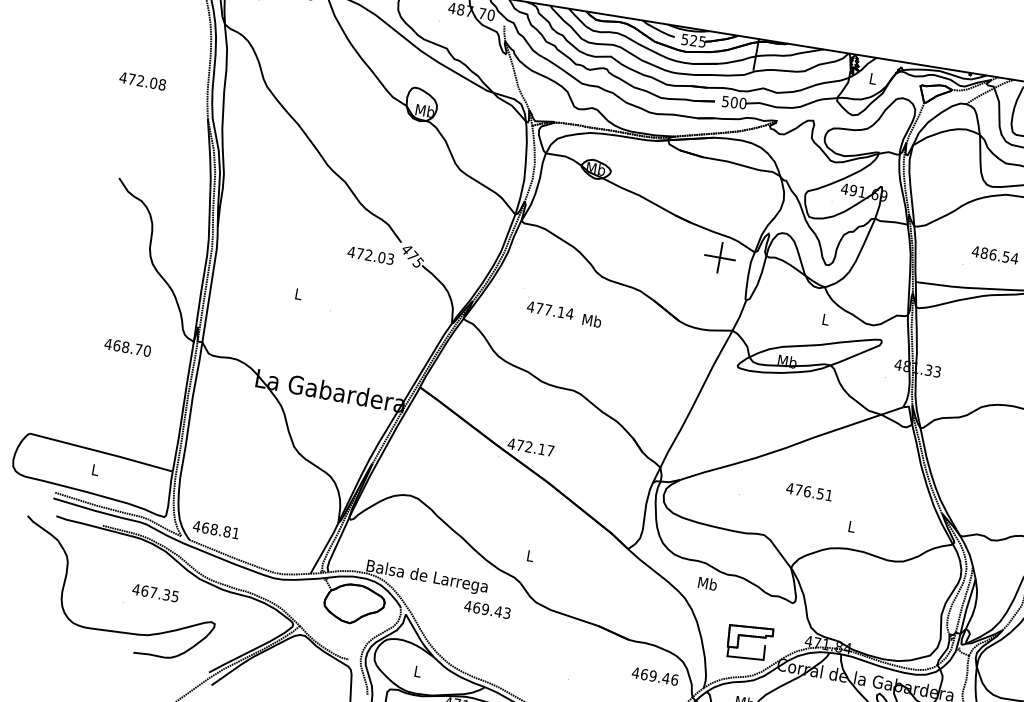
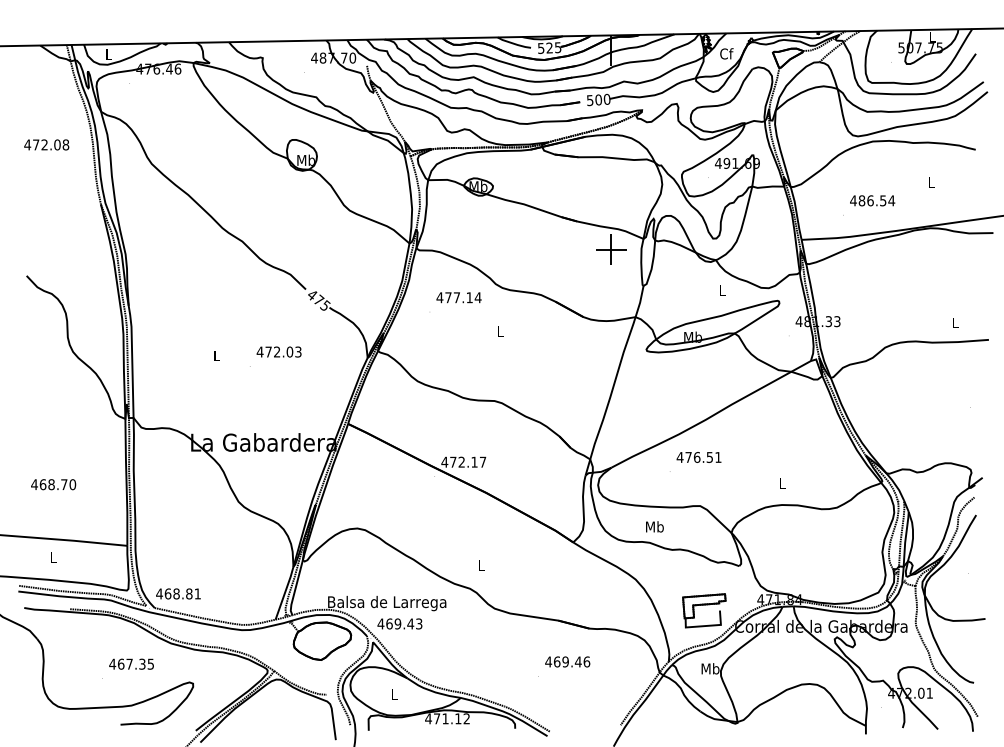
text: (873, 78) -> (726, 53), L -> Cf
text: (142, 80) -> (46, 144), moved
text: (370, 254) -> (278, 351), moved
text: (549, 310) -> (458, 297), moved
text: (592, 320) -> (500, 331), Mb -> L
text: (127, 347) -> (53, 484), moved
text: (808, 491) -> (698, 457), moved
text: (707, 583) -> (654, 526), moved
text: (487, 609) -> (399, 623), moved
text: (655, 675) -> (567, 661), moved

